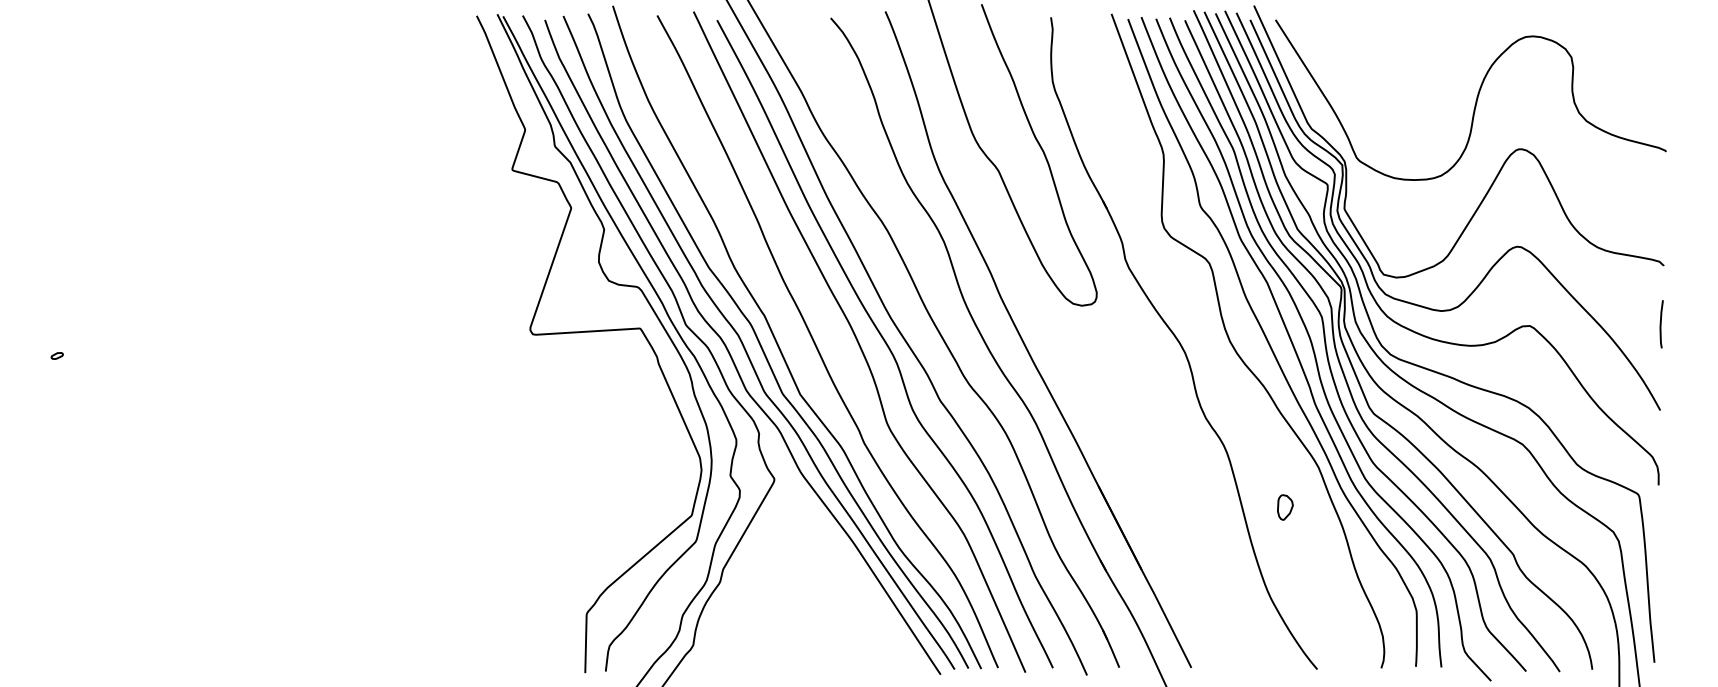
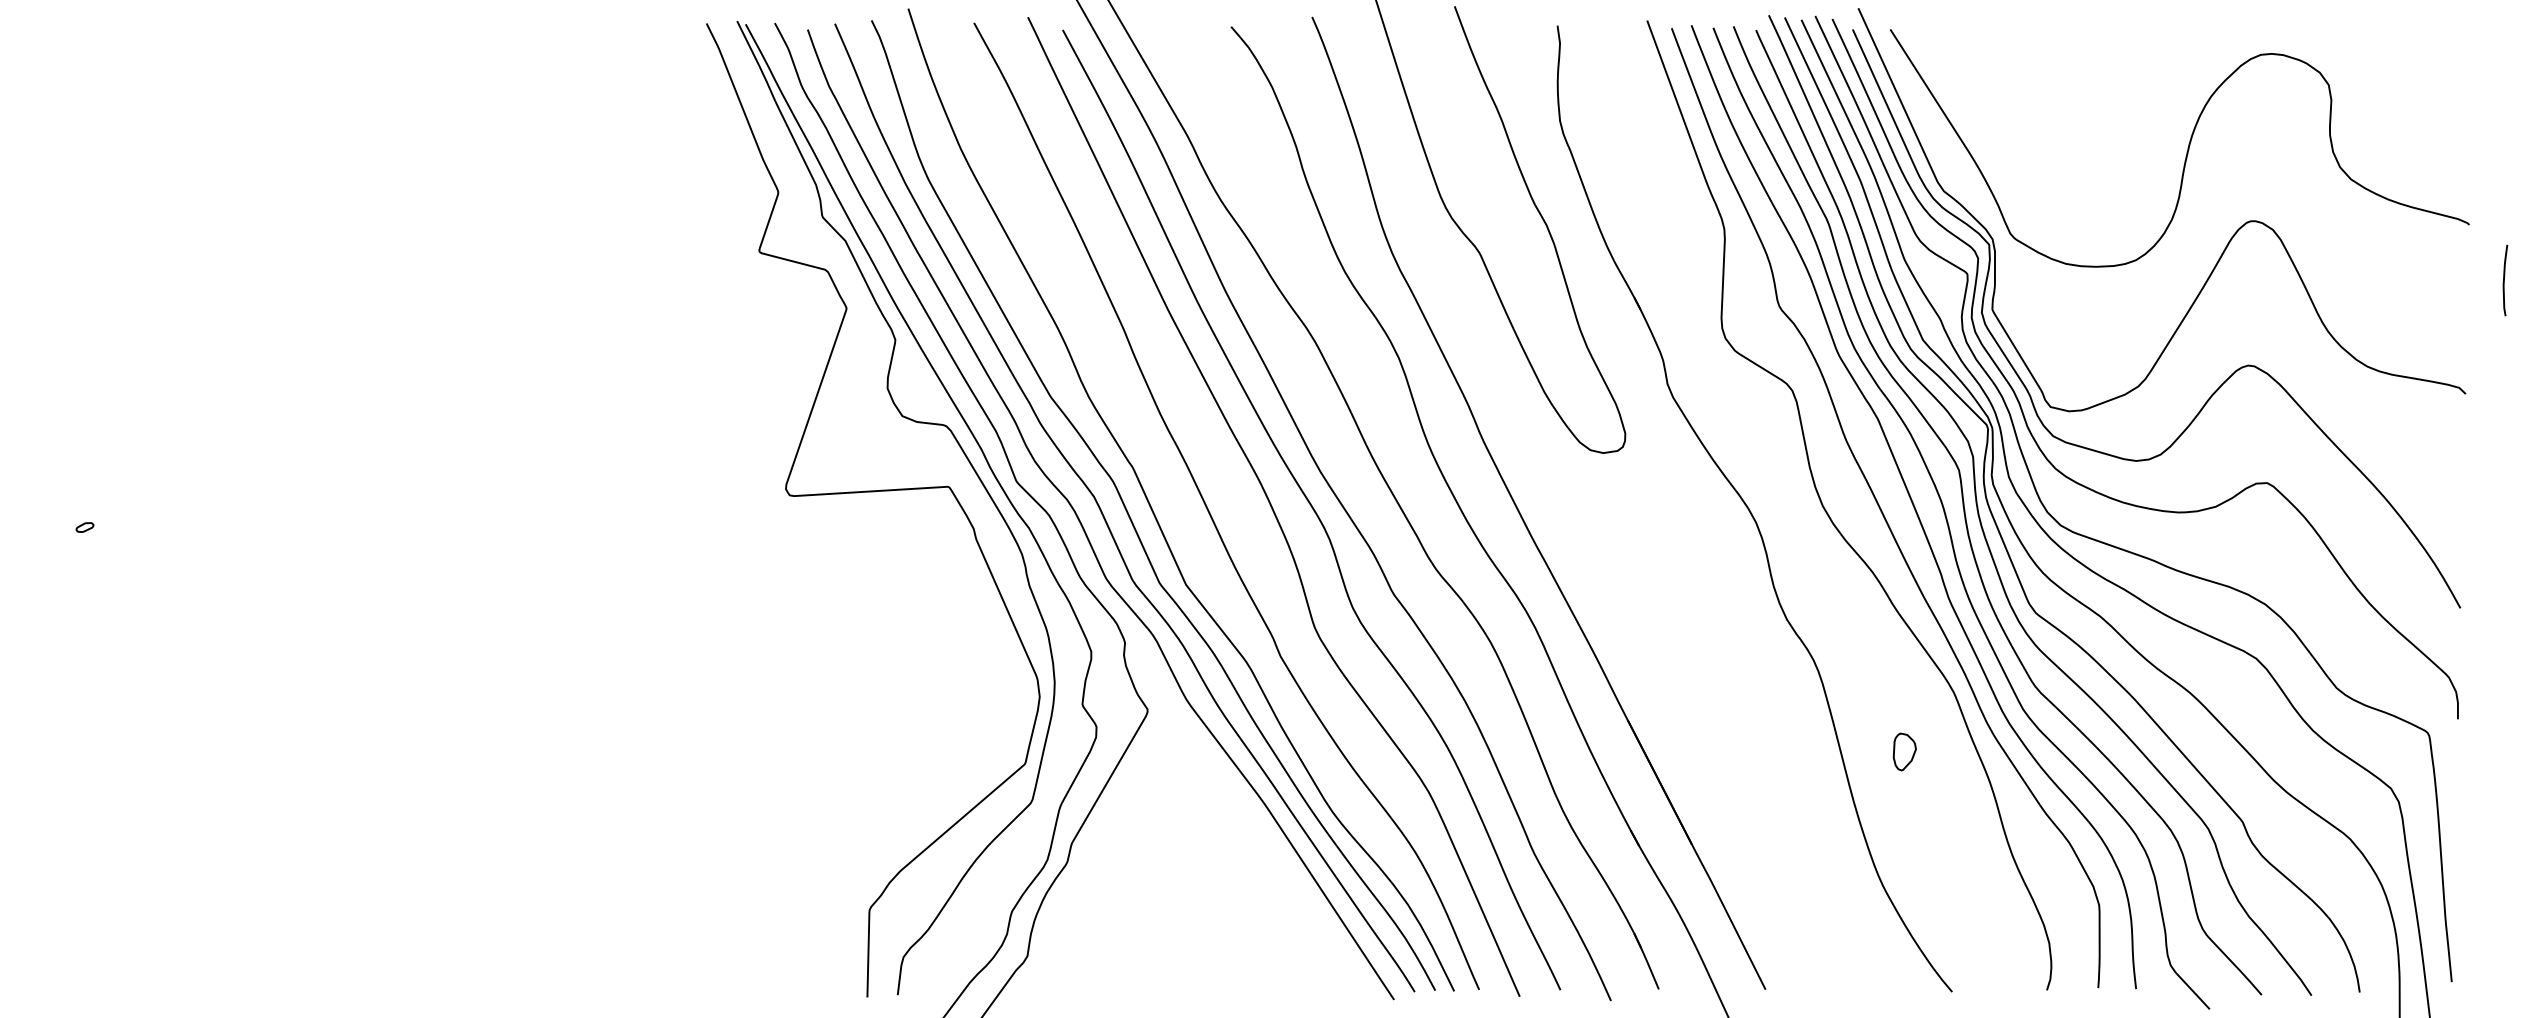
line: (1661, 324) -> (2505, 280), moved

